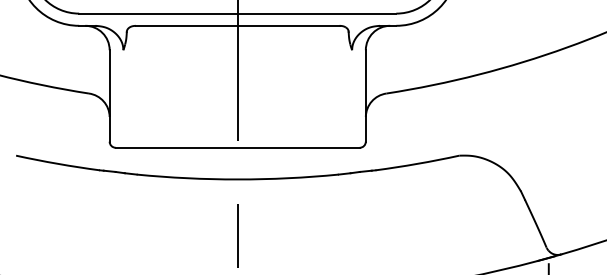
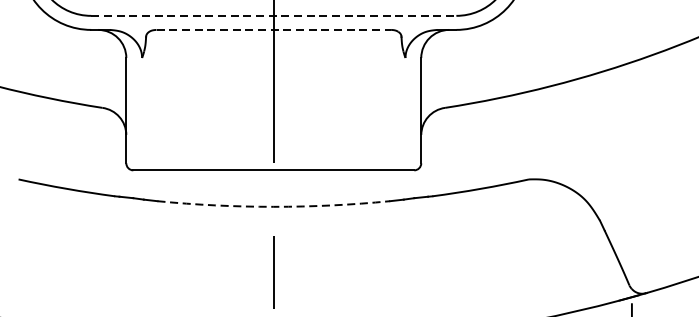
line: (237, 13) -> (273, 15), solid -> dashed
line: (237, 25) -> (273, 29), solid -> dashed
arc: (237, 179) -> (273, 206), solid -> dashed

